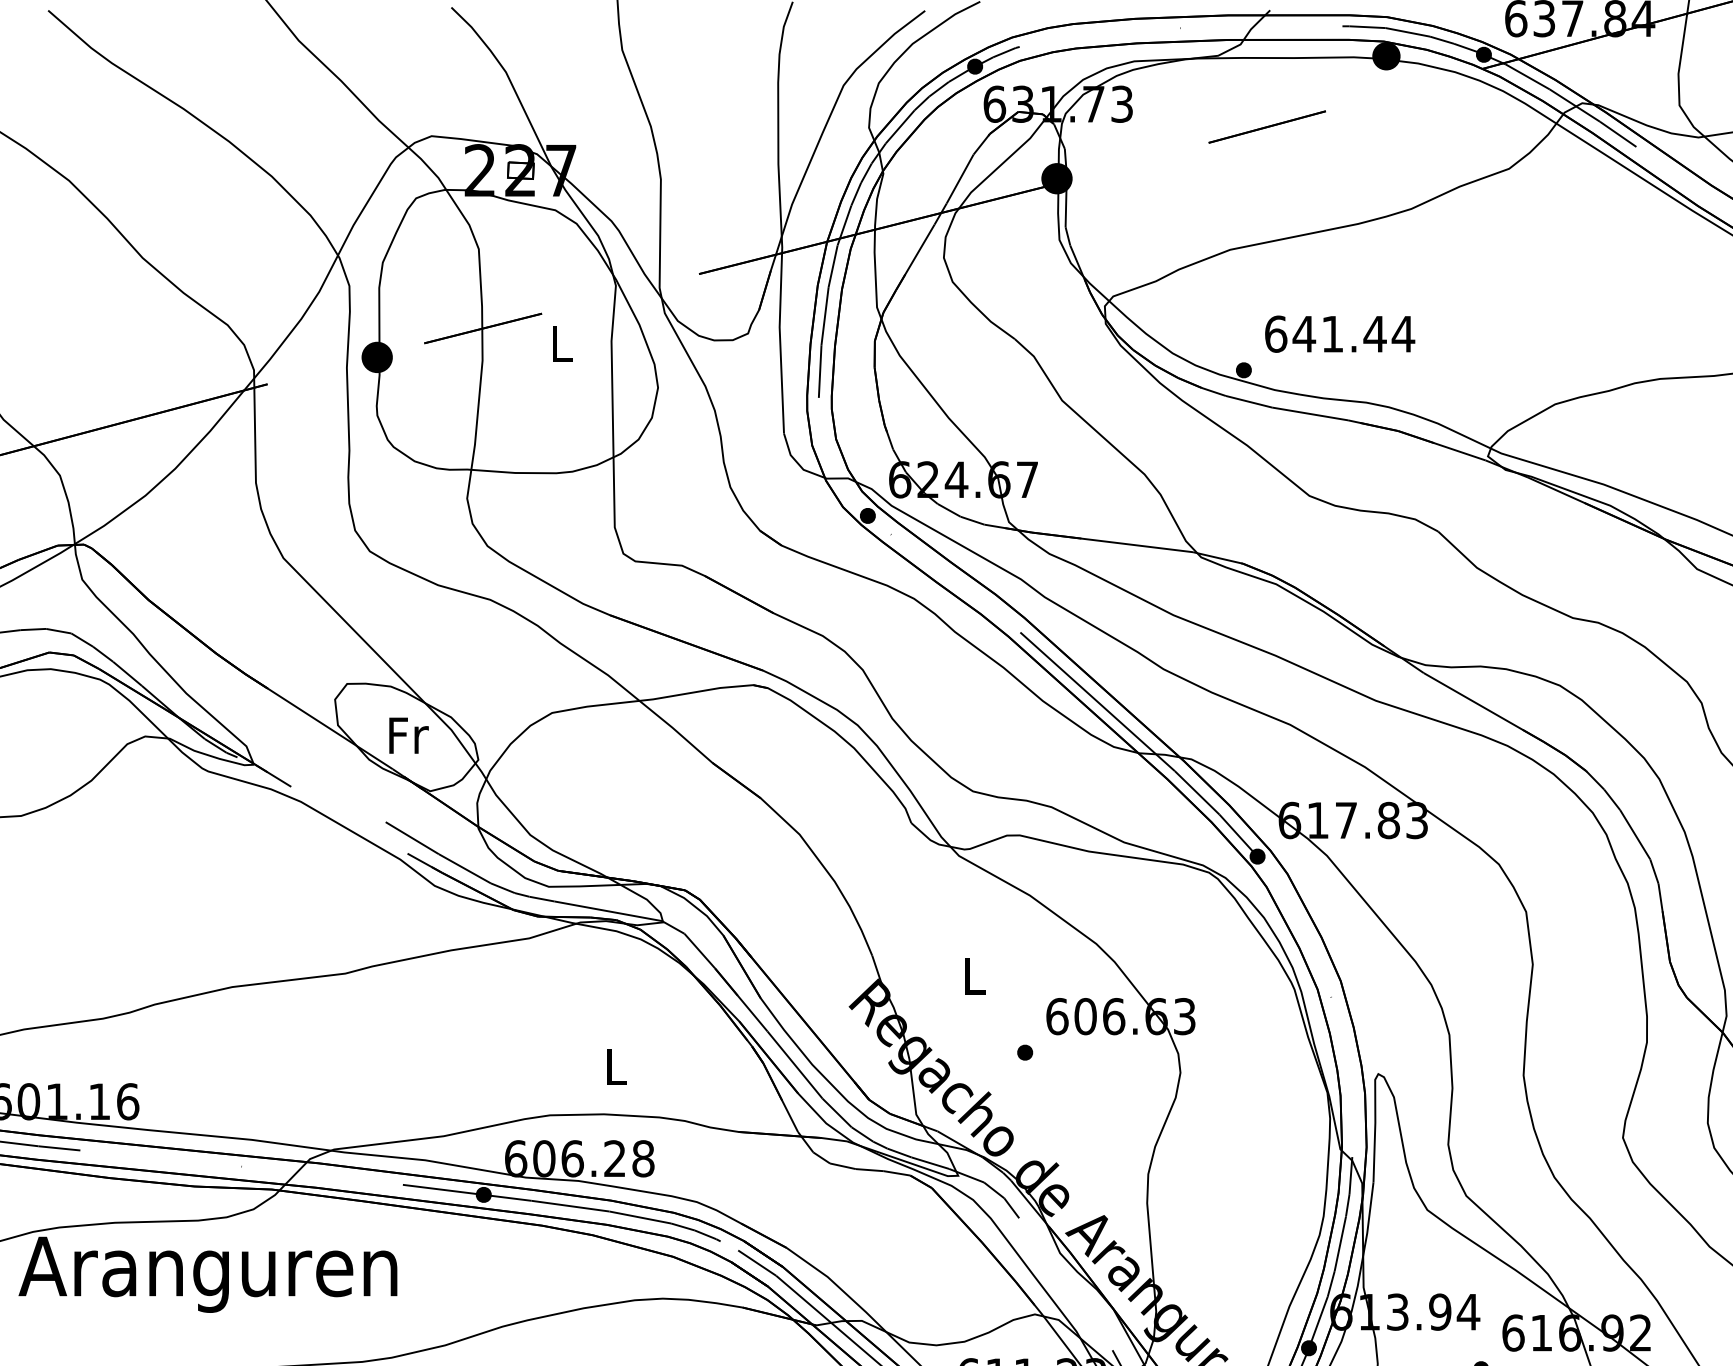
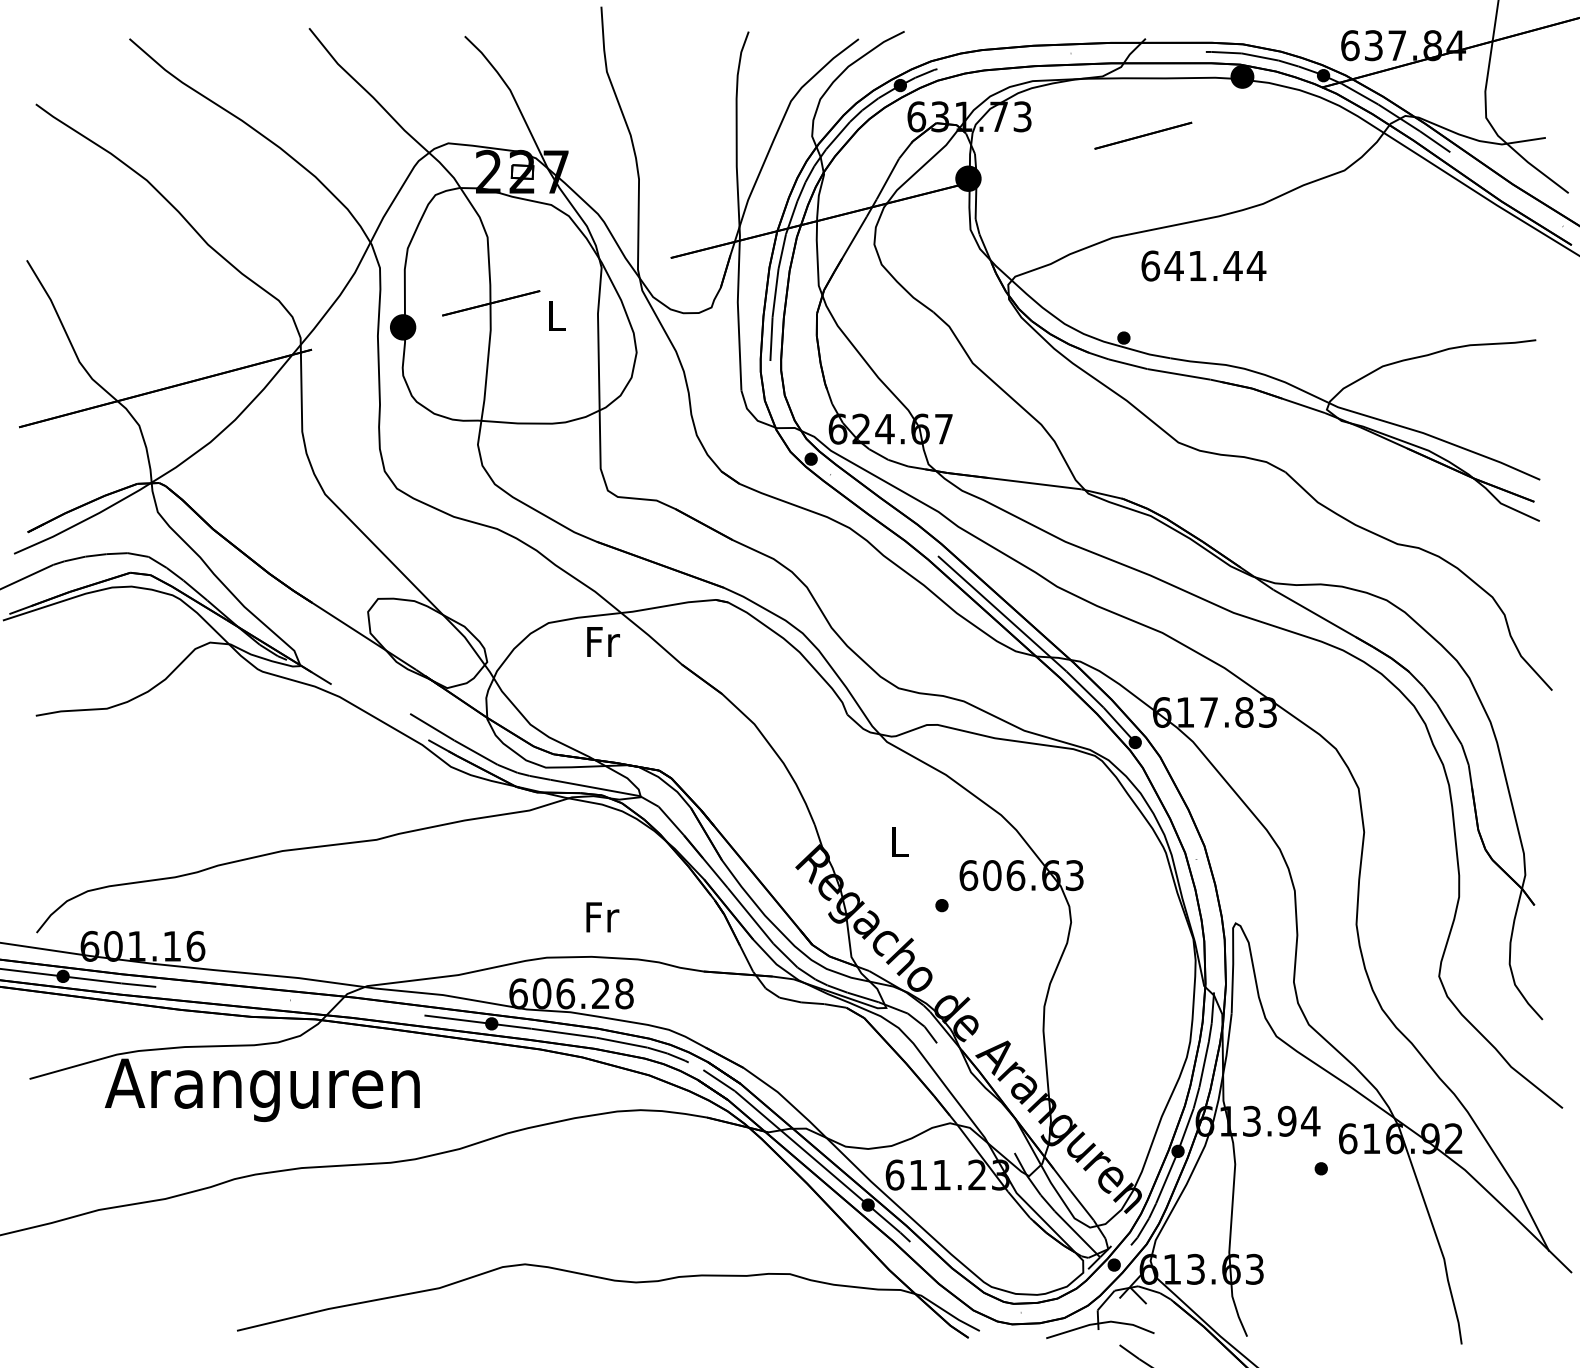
text: (1339, 333) -> (1203, 265), moved
text: (408, 735) -> (603, 641), moved
text: (616, 1067) -> (602, 917), L -> Fr

